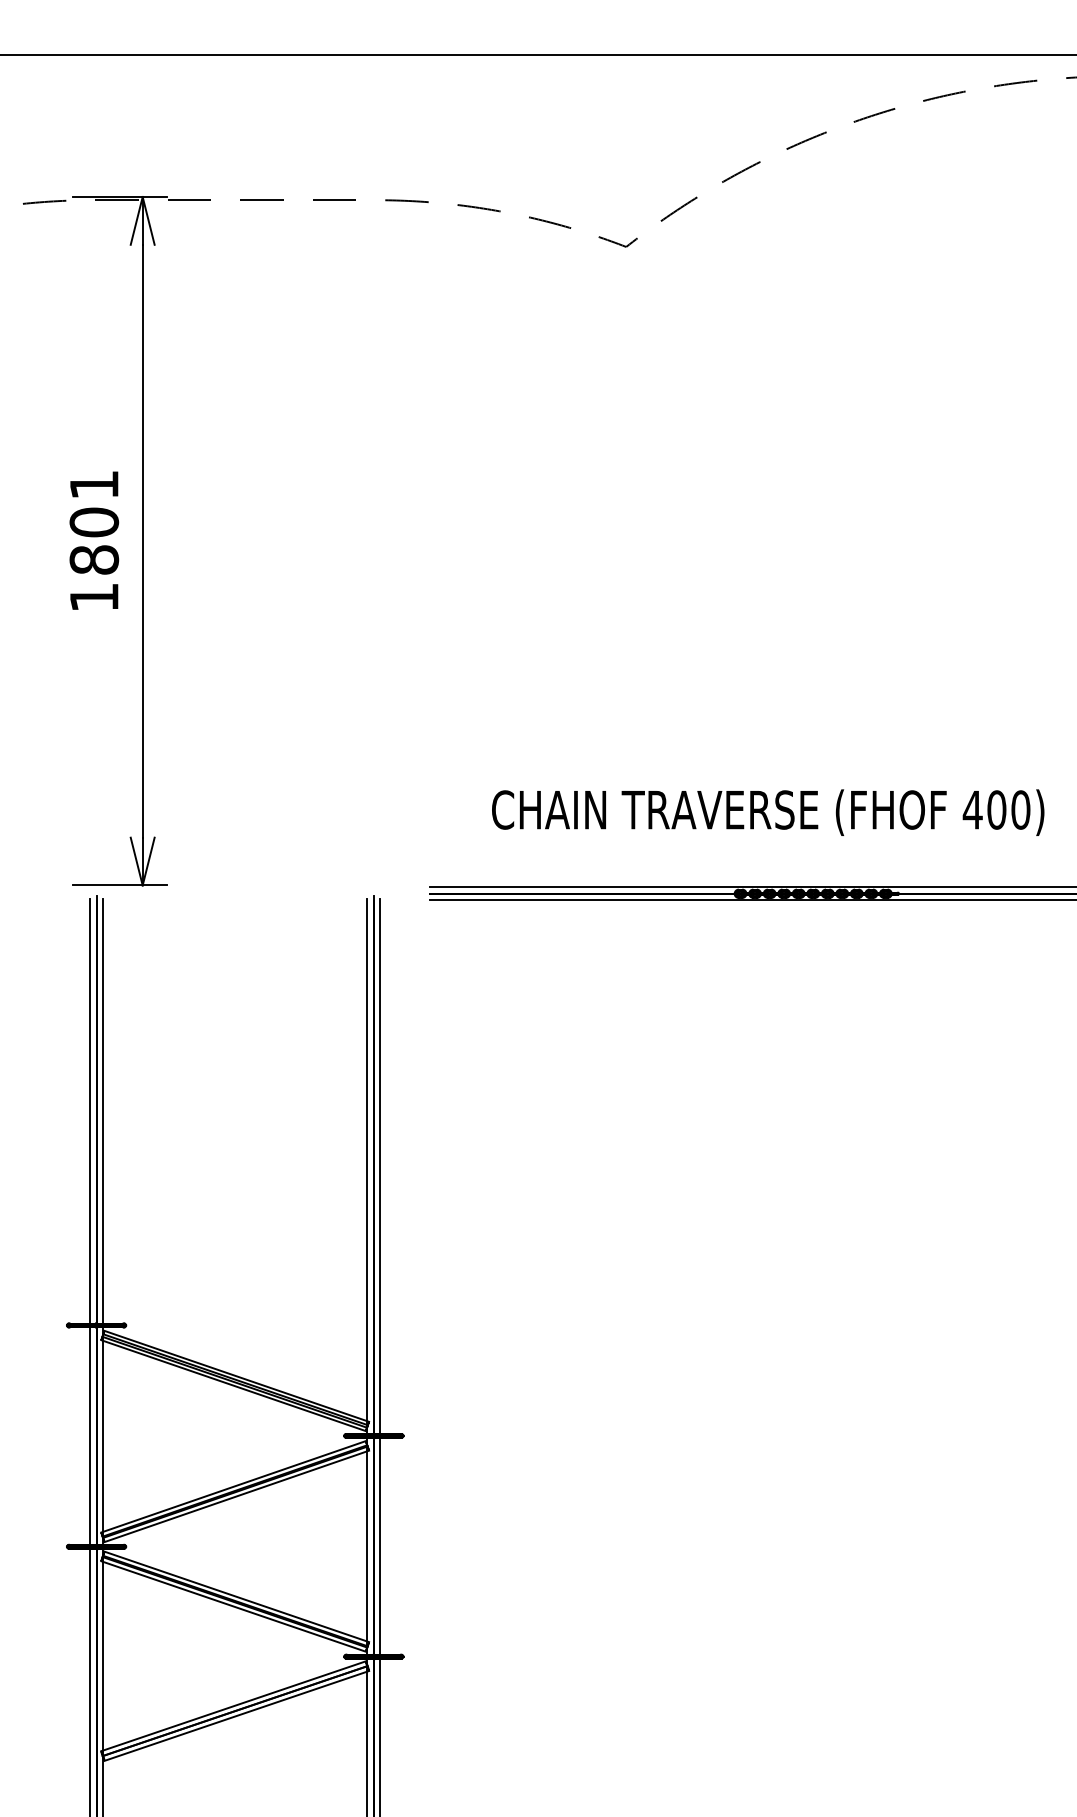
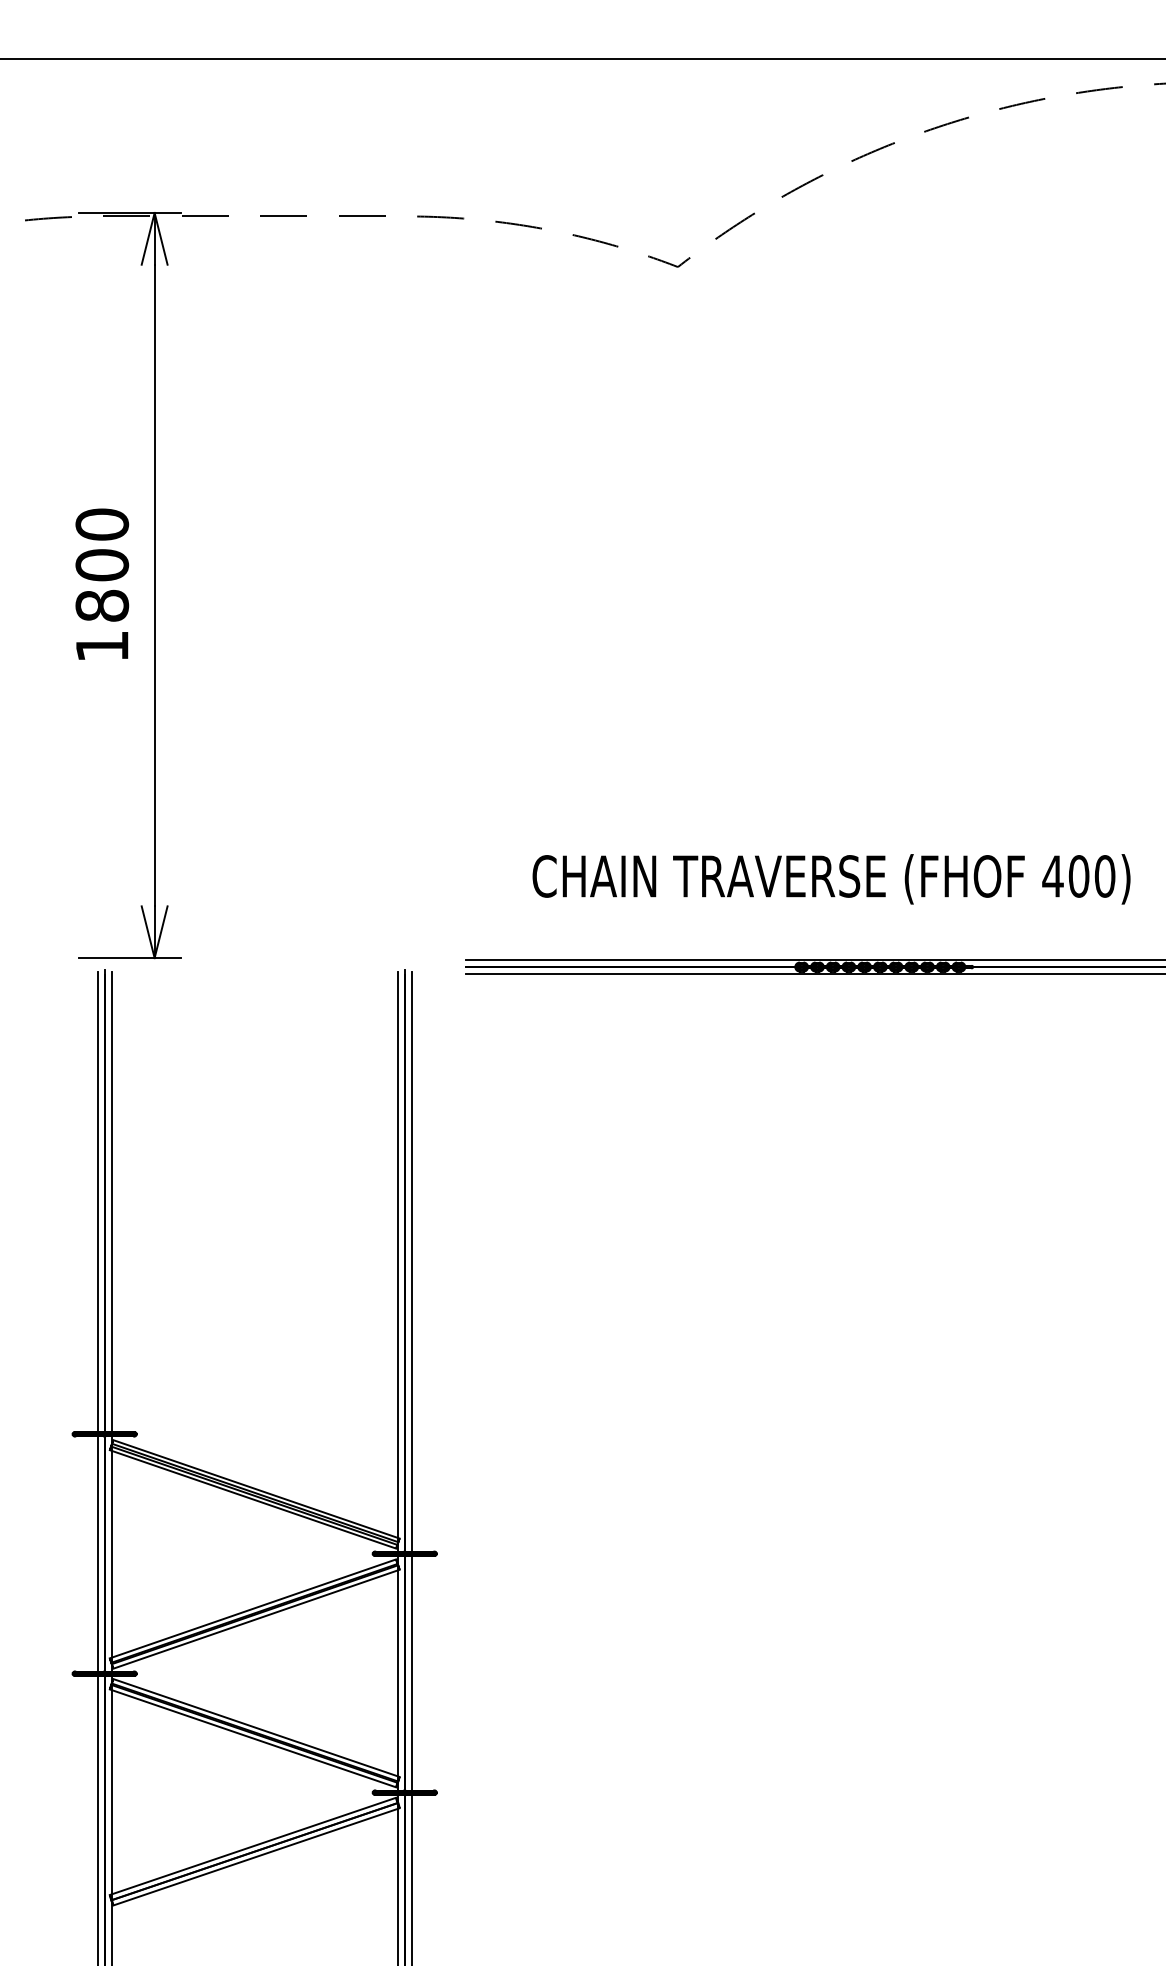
text: (94, 484) -> (102, 524), 1801 -> 1800

